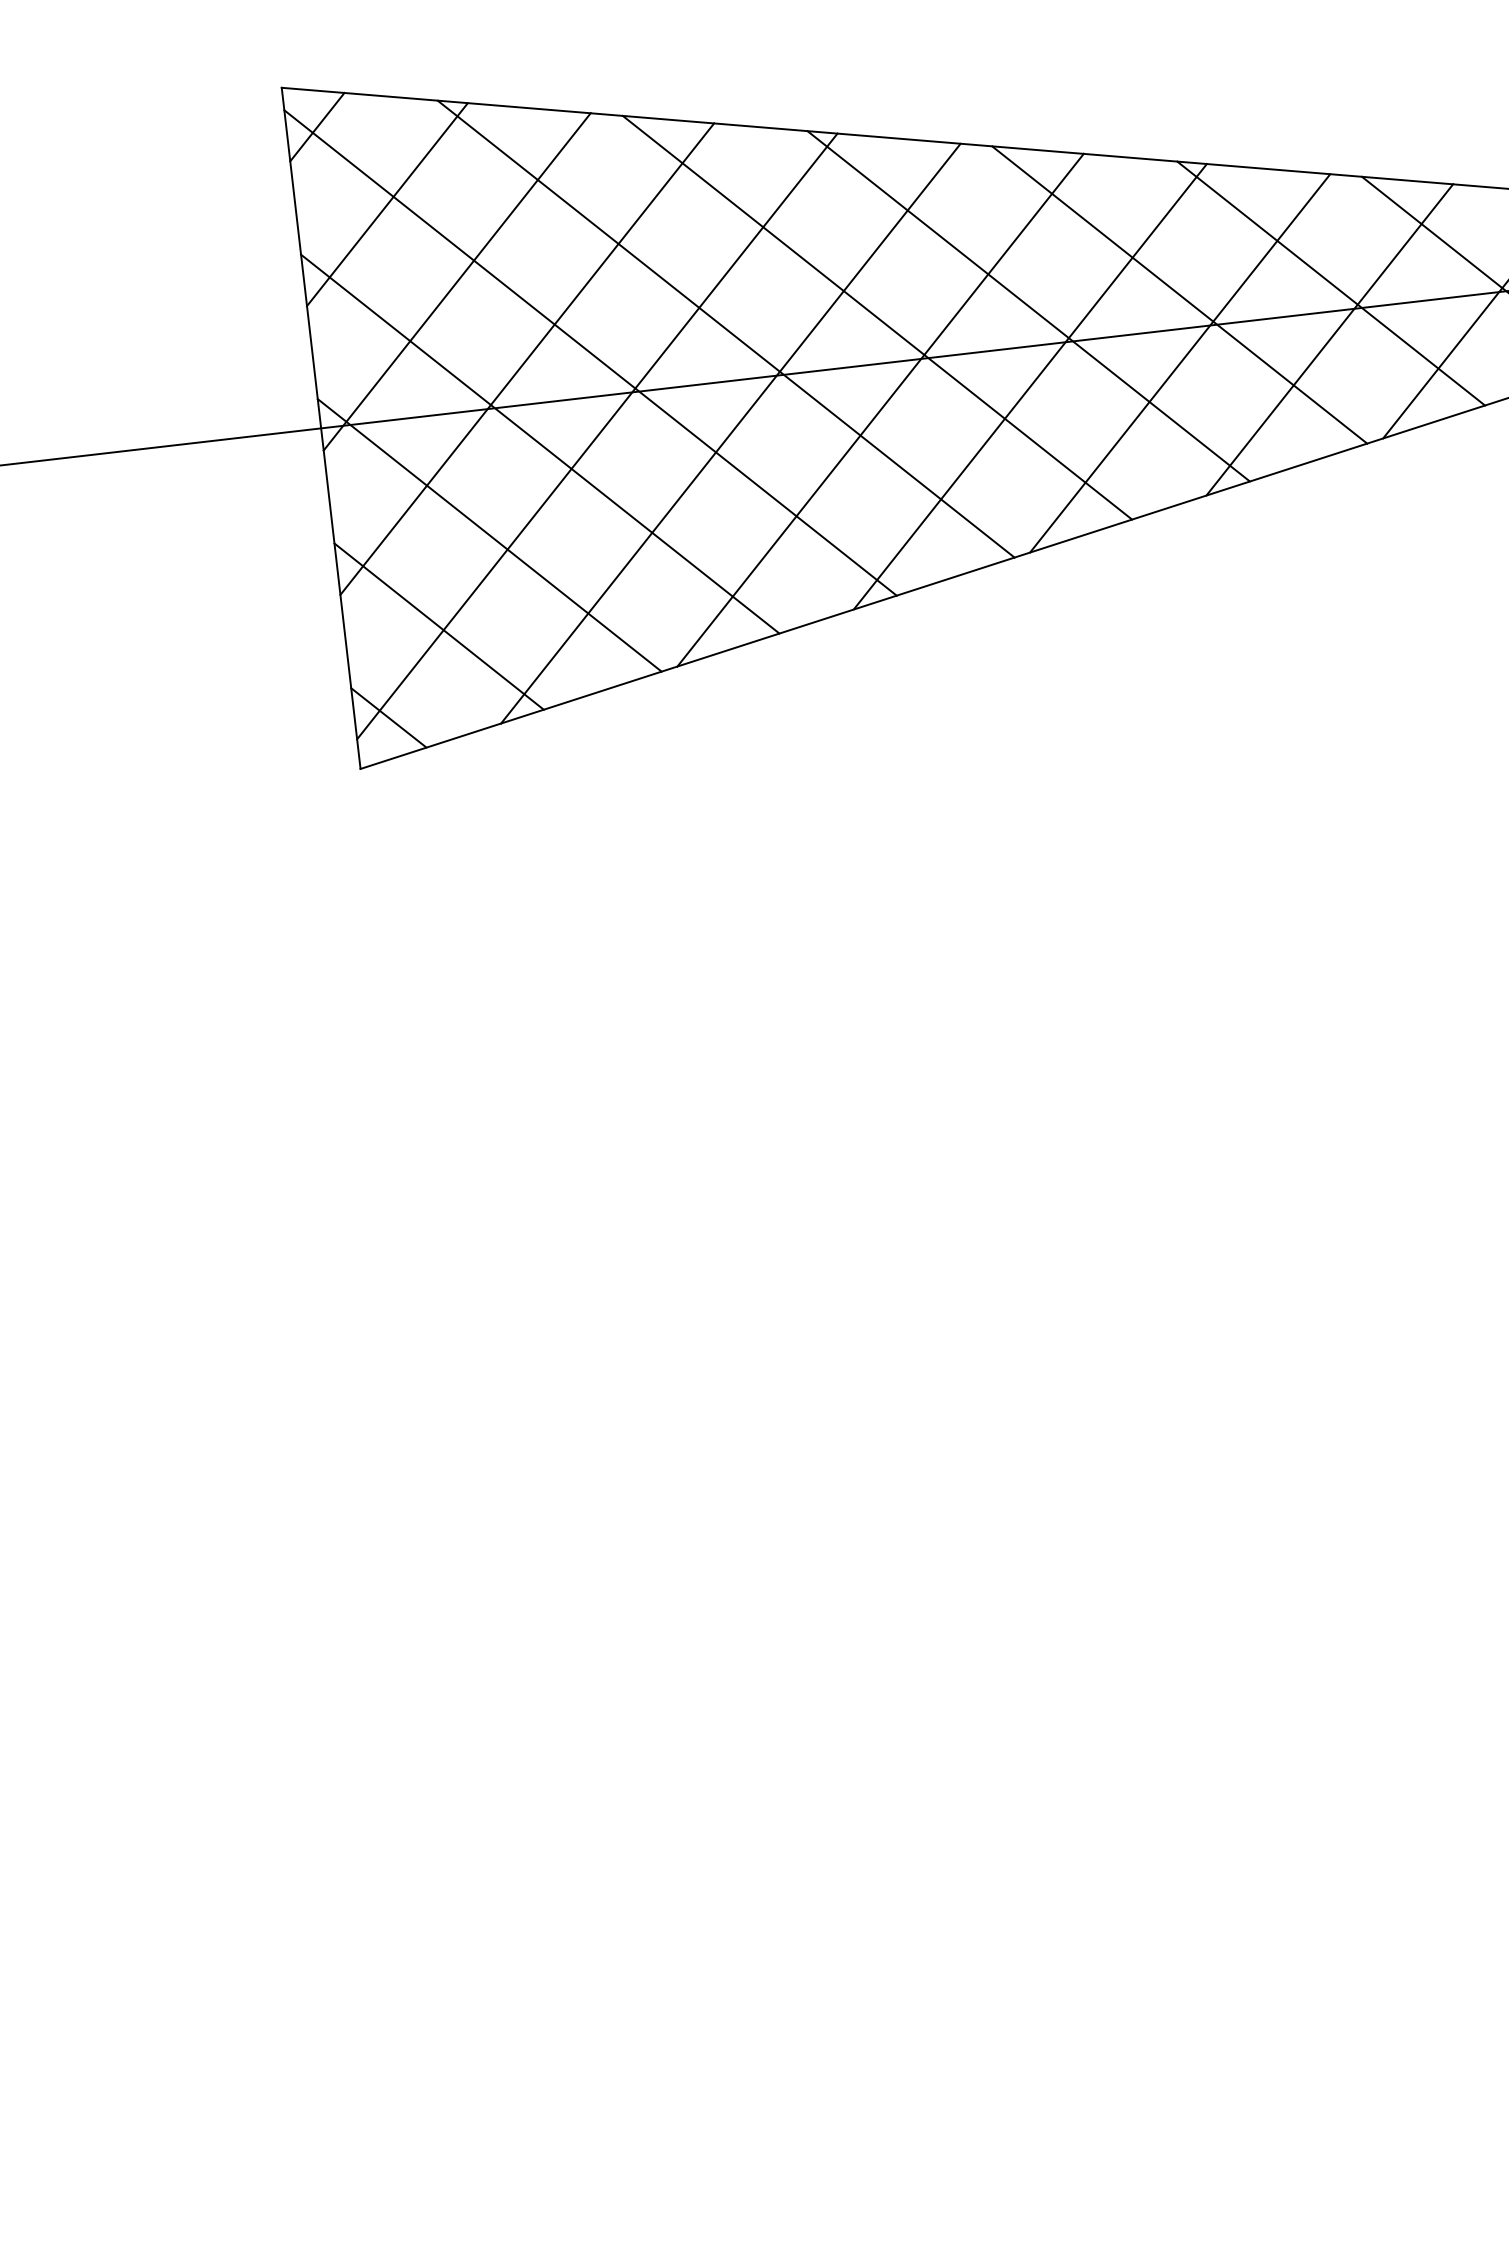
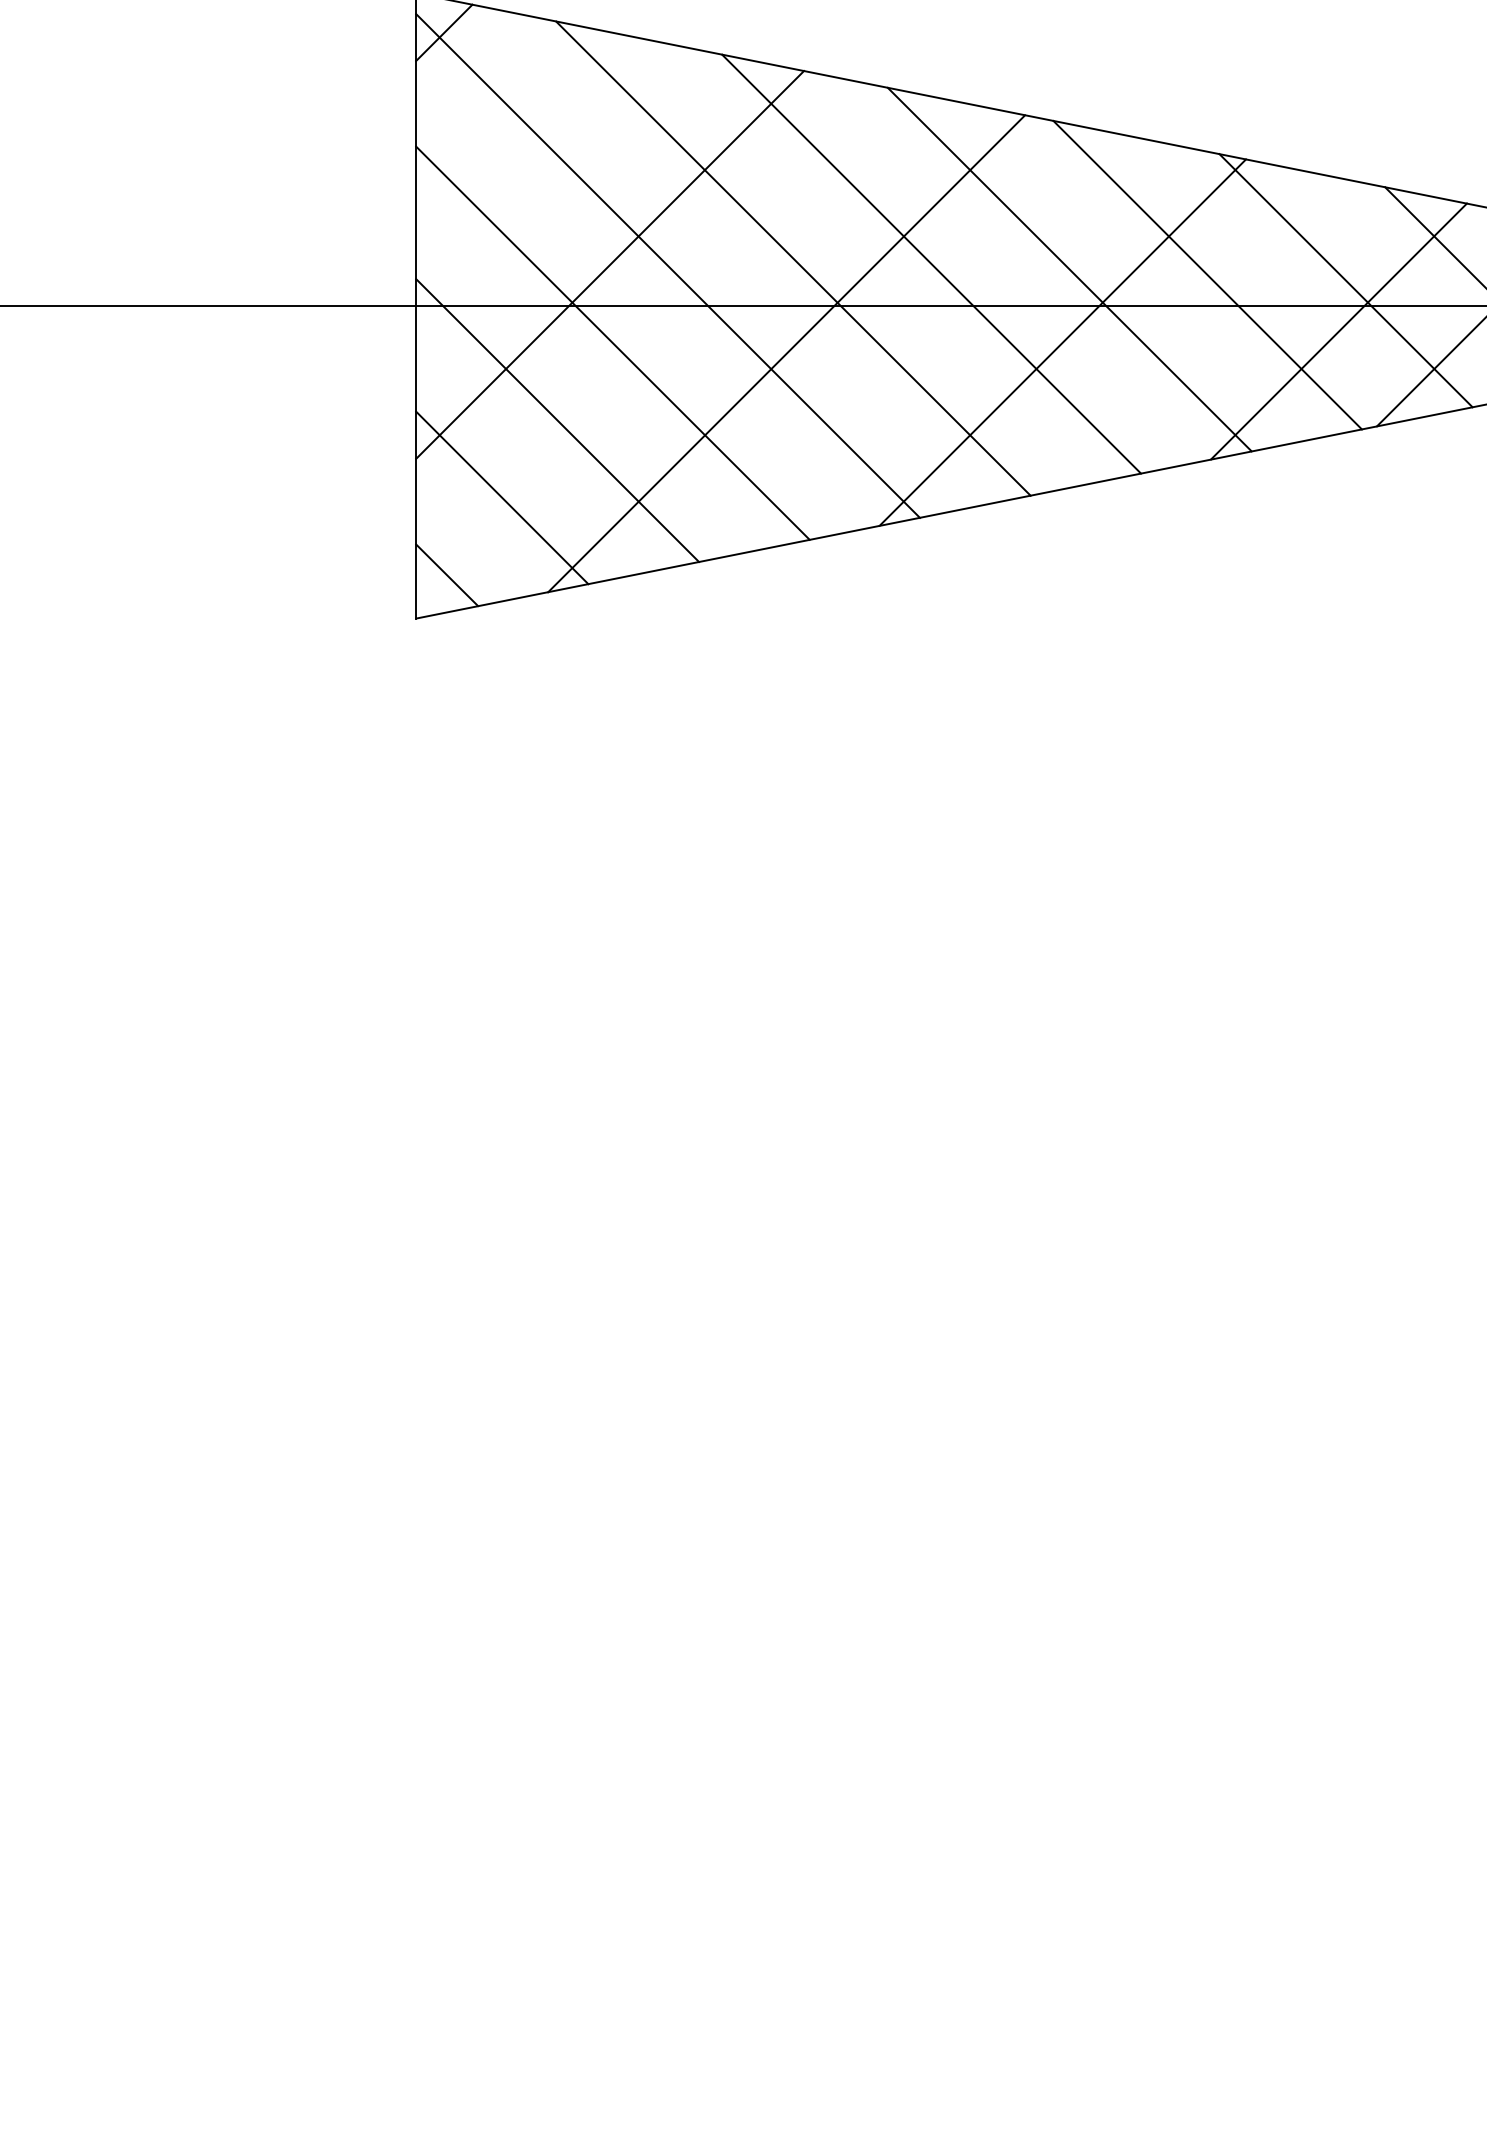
line: (387, 203) -> (499, 109), removed
line: (456, 281) -> (554, 187), removed
line: (1179, 362) -> (1200, 336), removed
line: (880, 410) -> (924, 348), removed
line: (597, 436) -> (665, 342), removed

